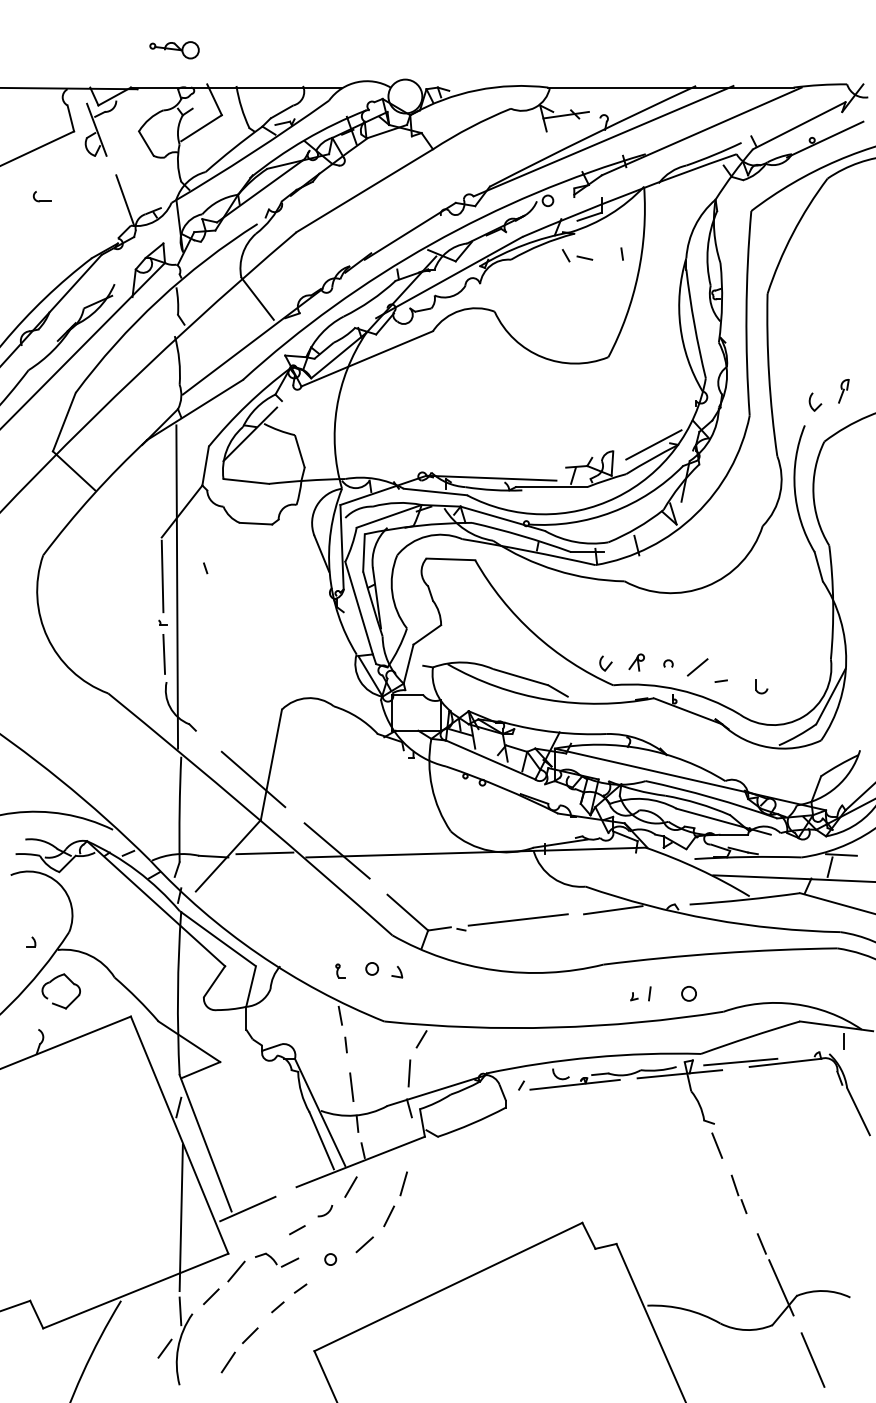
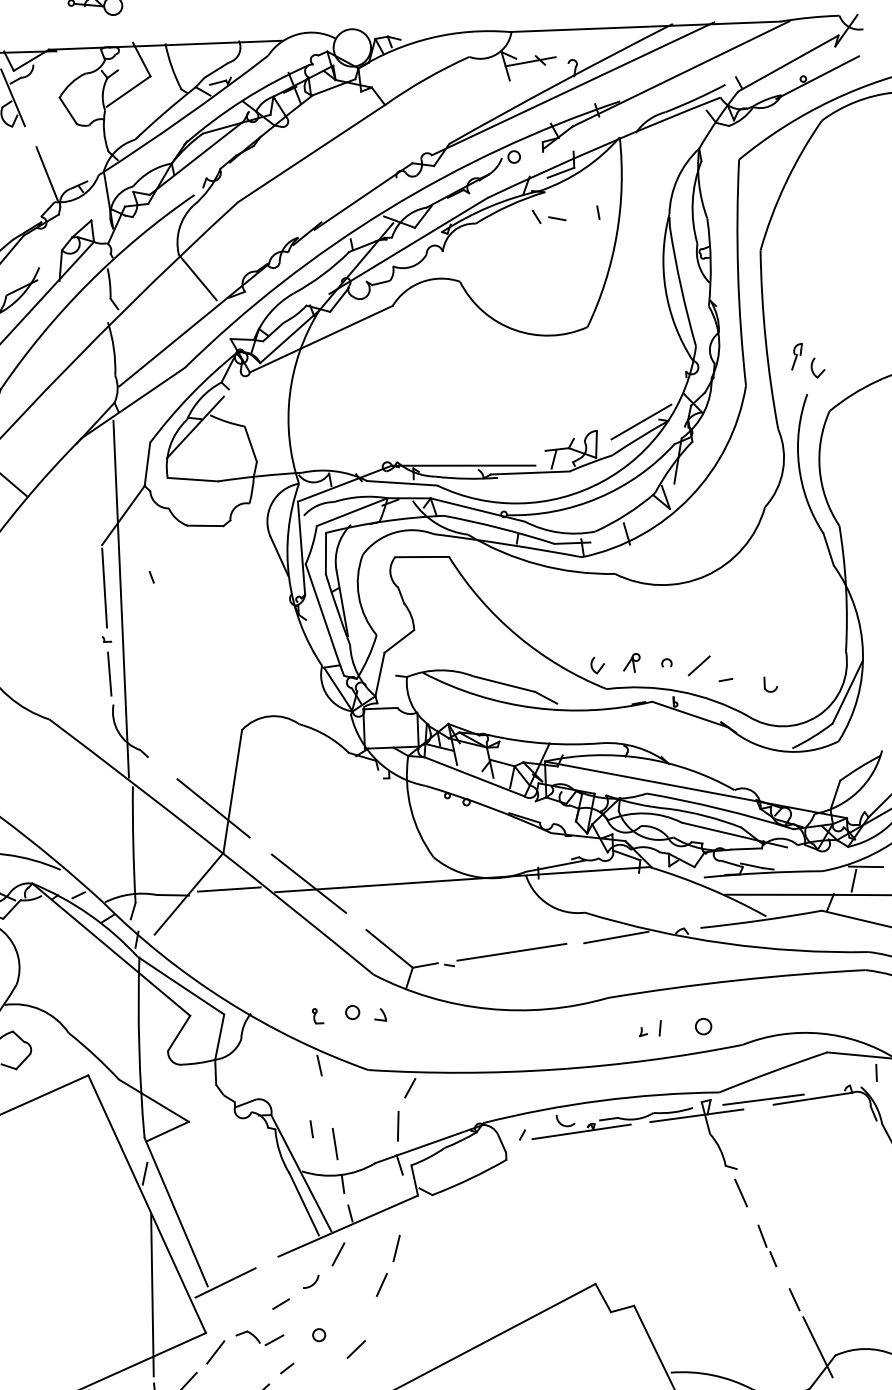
part: (843, 391) -> (796, 357), moved
line: (345, 1044) -> (311, 1128), moved
line: (364, 1244) -> (356, 1349), moved

